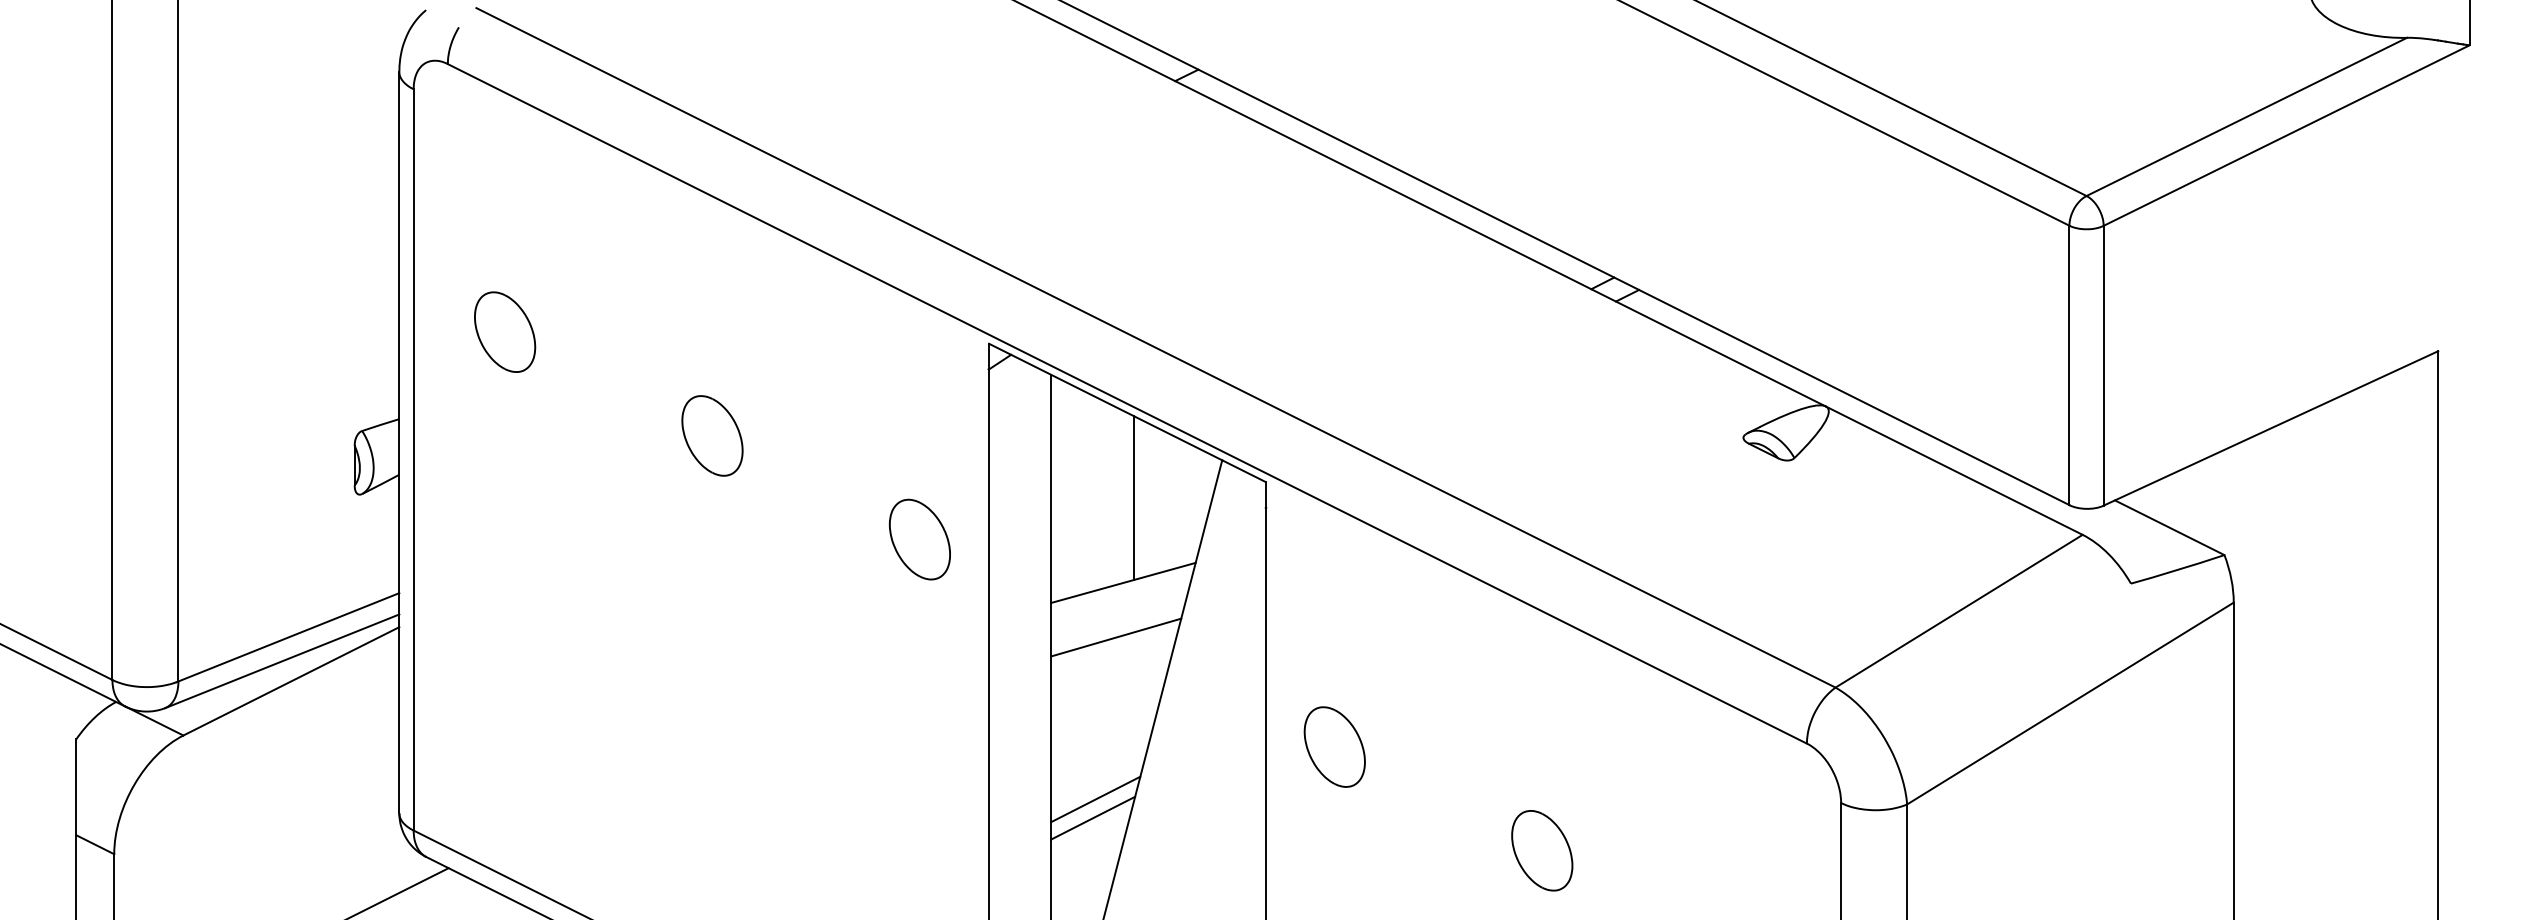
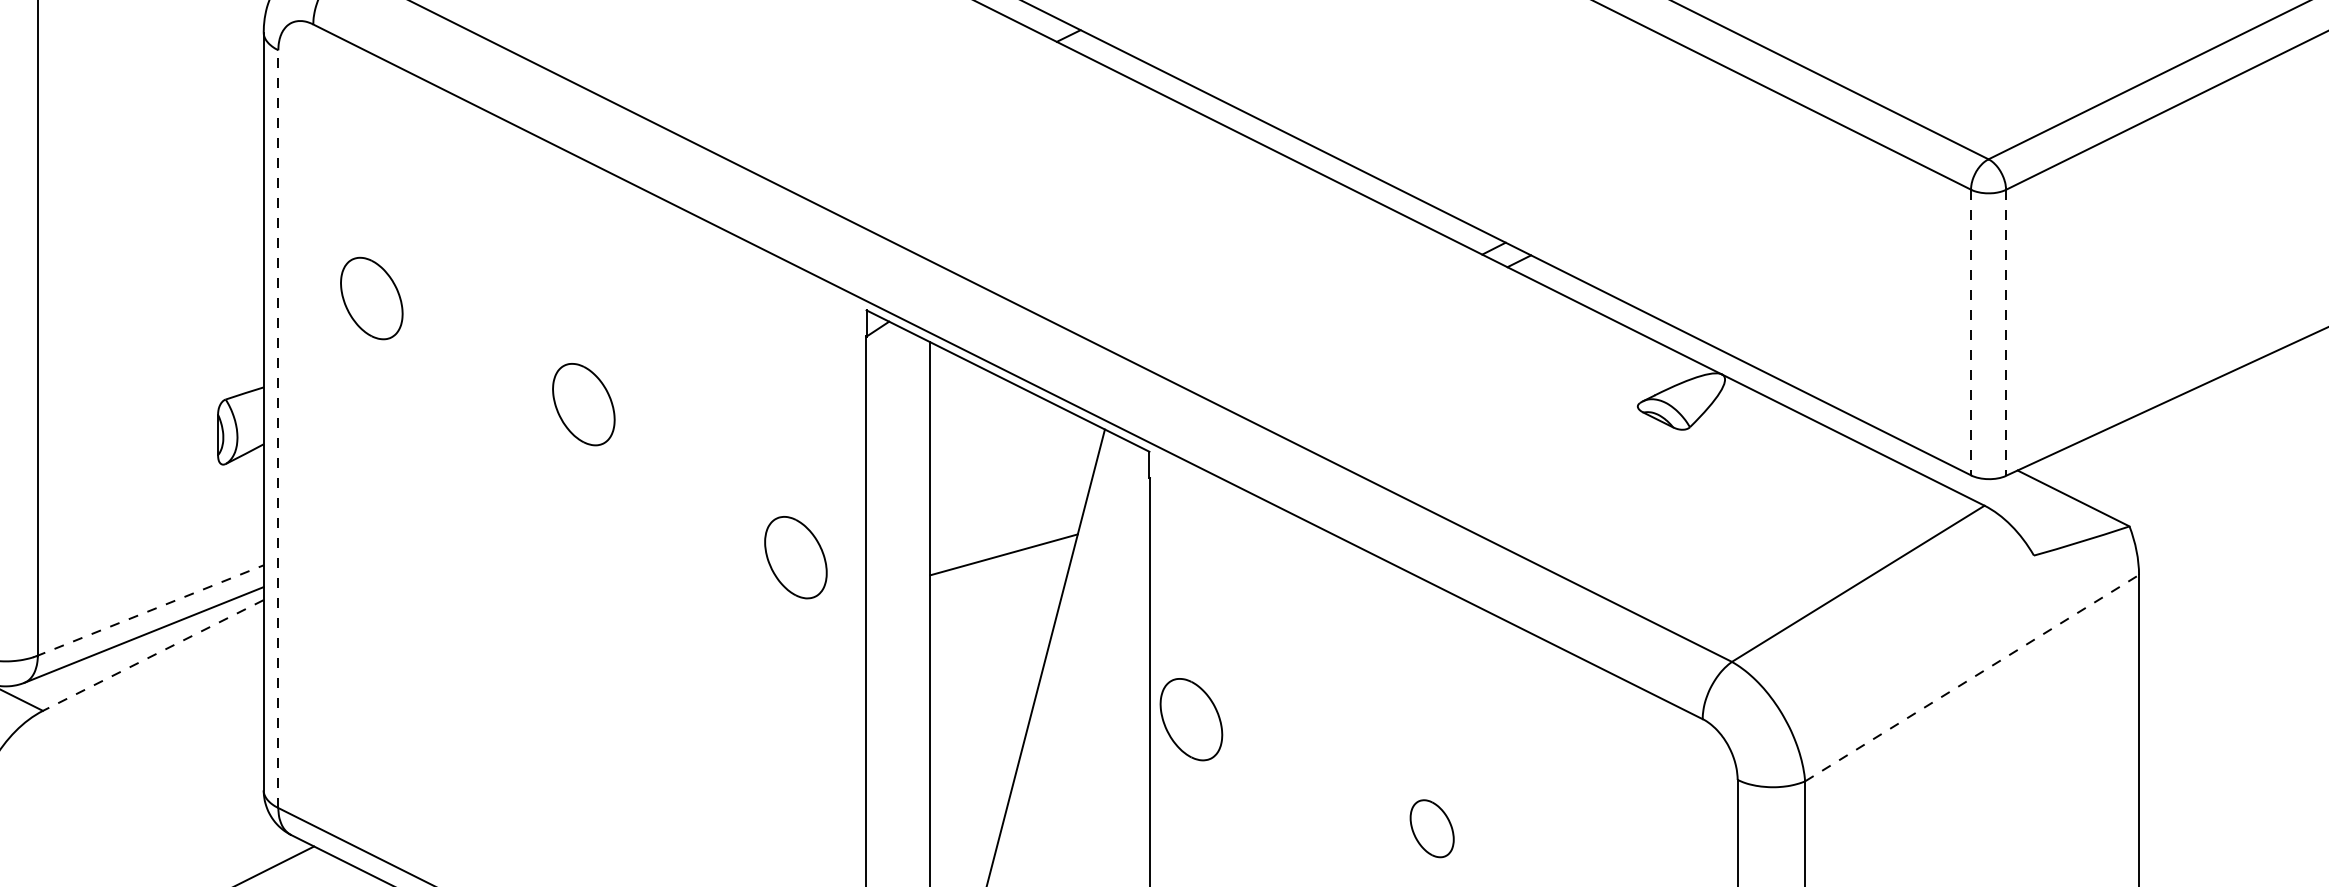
line: (2069, 365) -> (1971, 332), solid -> dashed
line: (2103, 365) -> (2005, 332), solid -> dashed
line: (413, 459) -> (278, 428), solid -> dashed
line: (1134, 497) -> (1015, 467), removed
part: (919, 539) -> (795, 557), moved
line: (287, 637) -> (149, 610), solid -> dashed
line: (1116, 637) -> (996, 610), removed
line: (291, 681) -> (153, 655), solid -> dashed
line: (2070, 703) -> (1972, 678), solid -> dashed
part: (1334, 746) -> (1191, 719), moved
line: (1095, 799) -> (975, 776), removed
line: (1093, 817) -> (973, 794), removed
part: (1542, 850) -> (1432, 828), size x0.7

